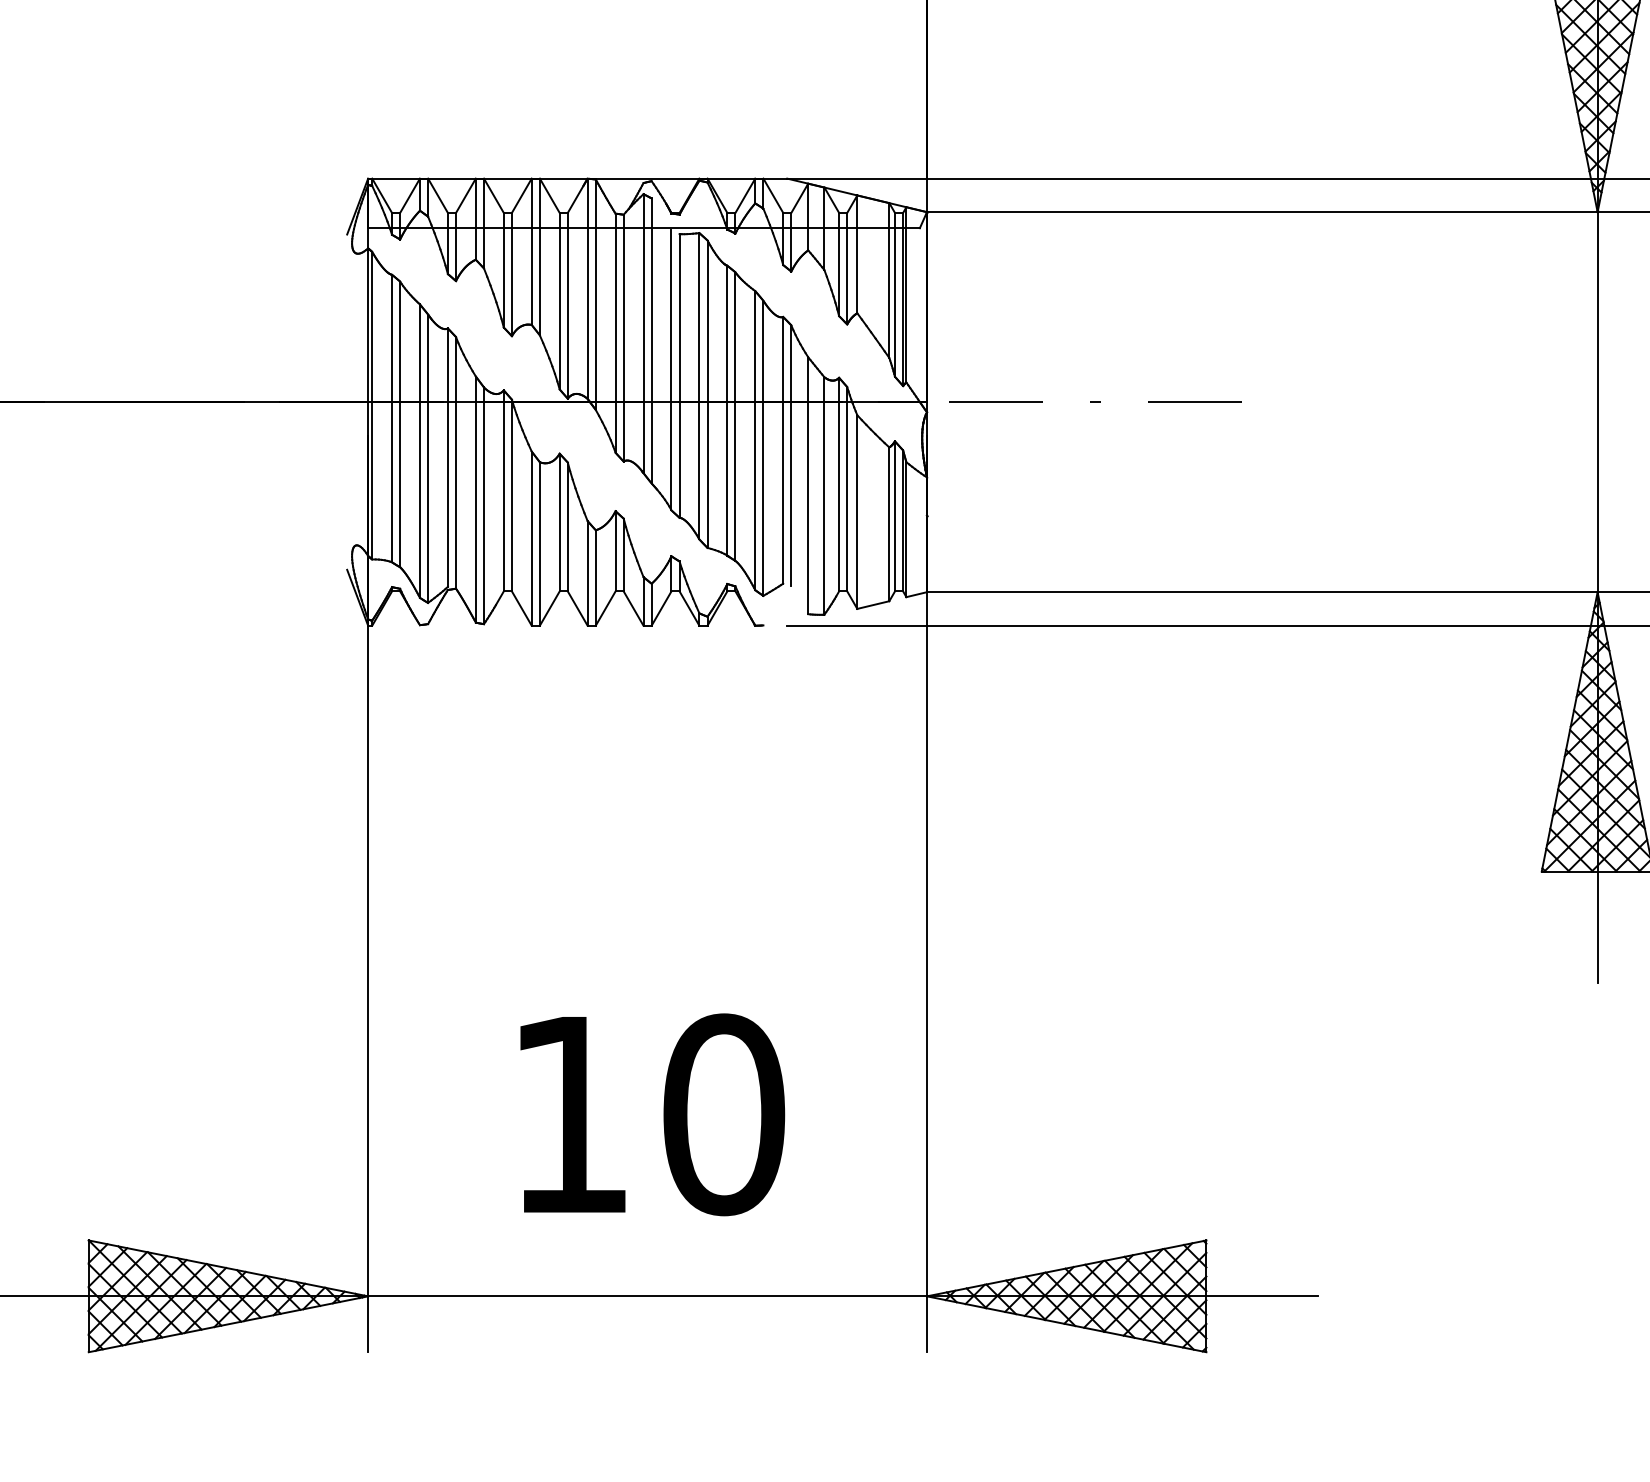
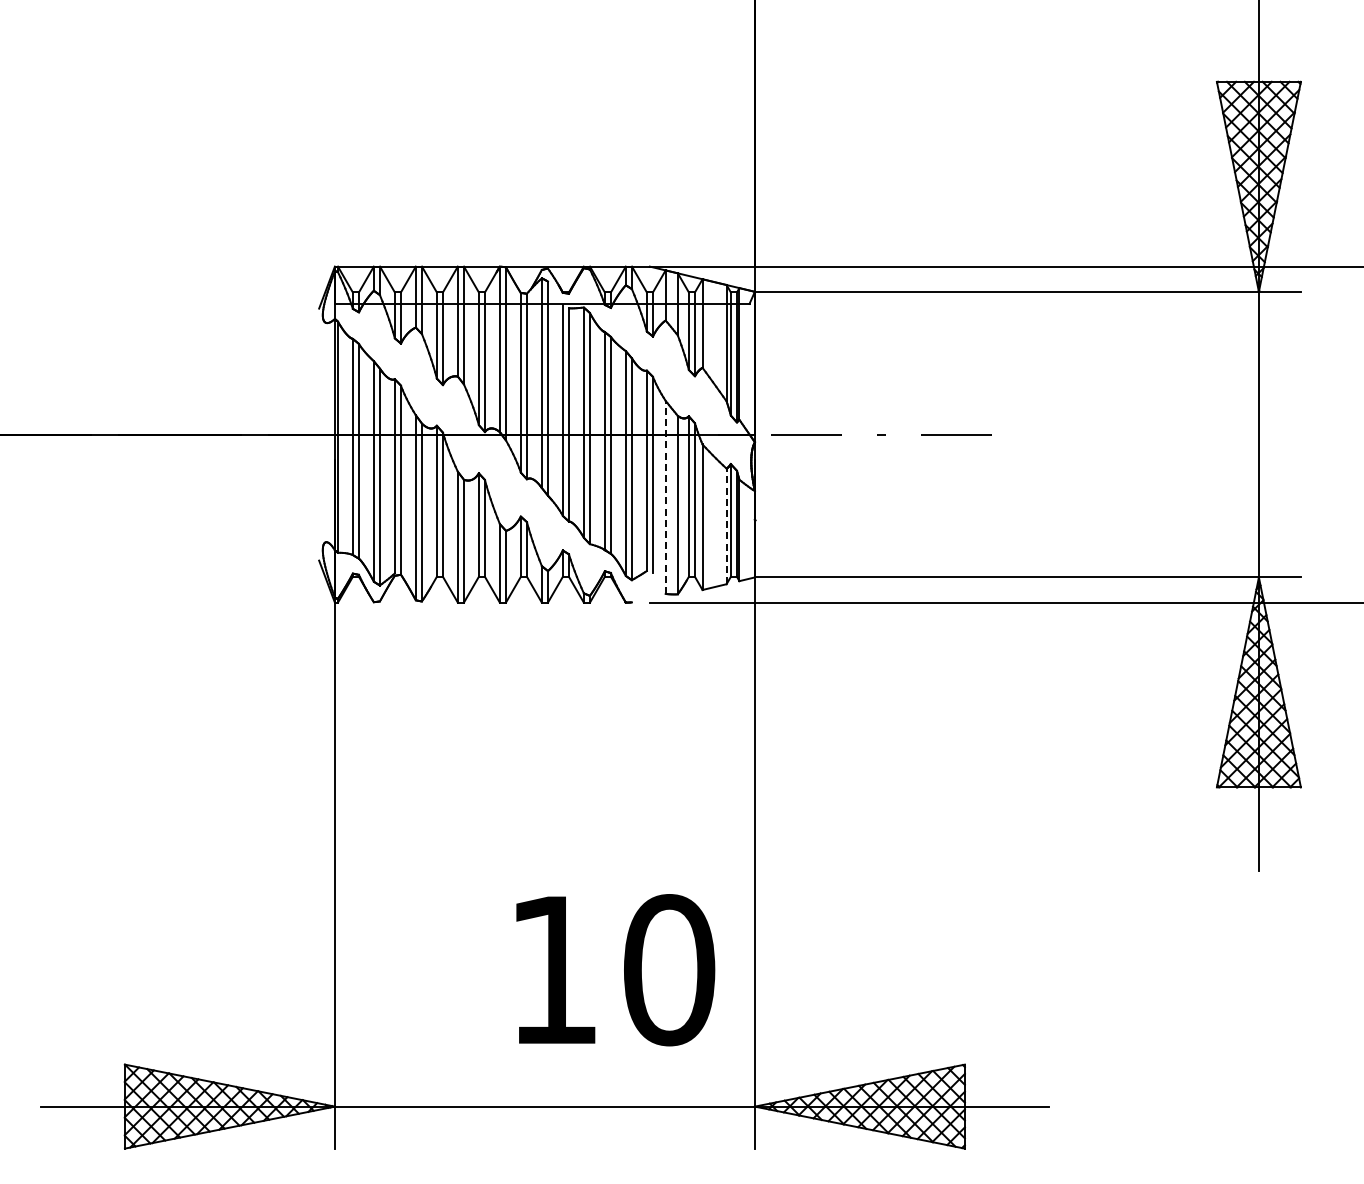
line: (808, 485) -> (665, 497), solid -> dashed
line: (889, 524) -> (726, 526), solid -> dashed
text: (652, 1115) -> (615, 970), moved

